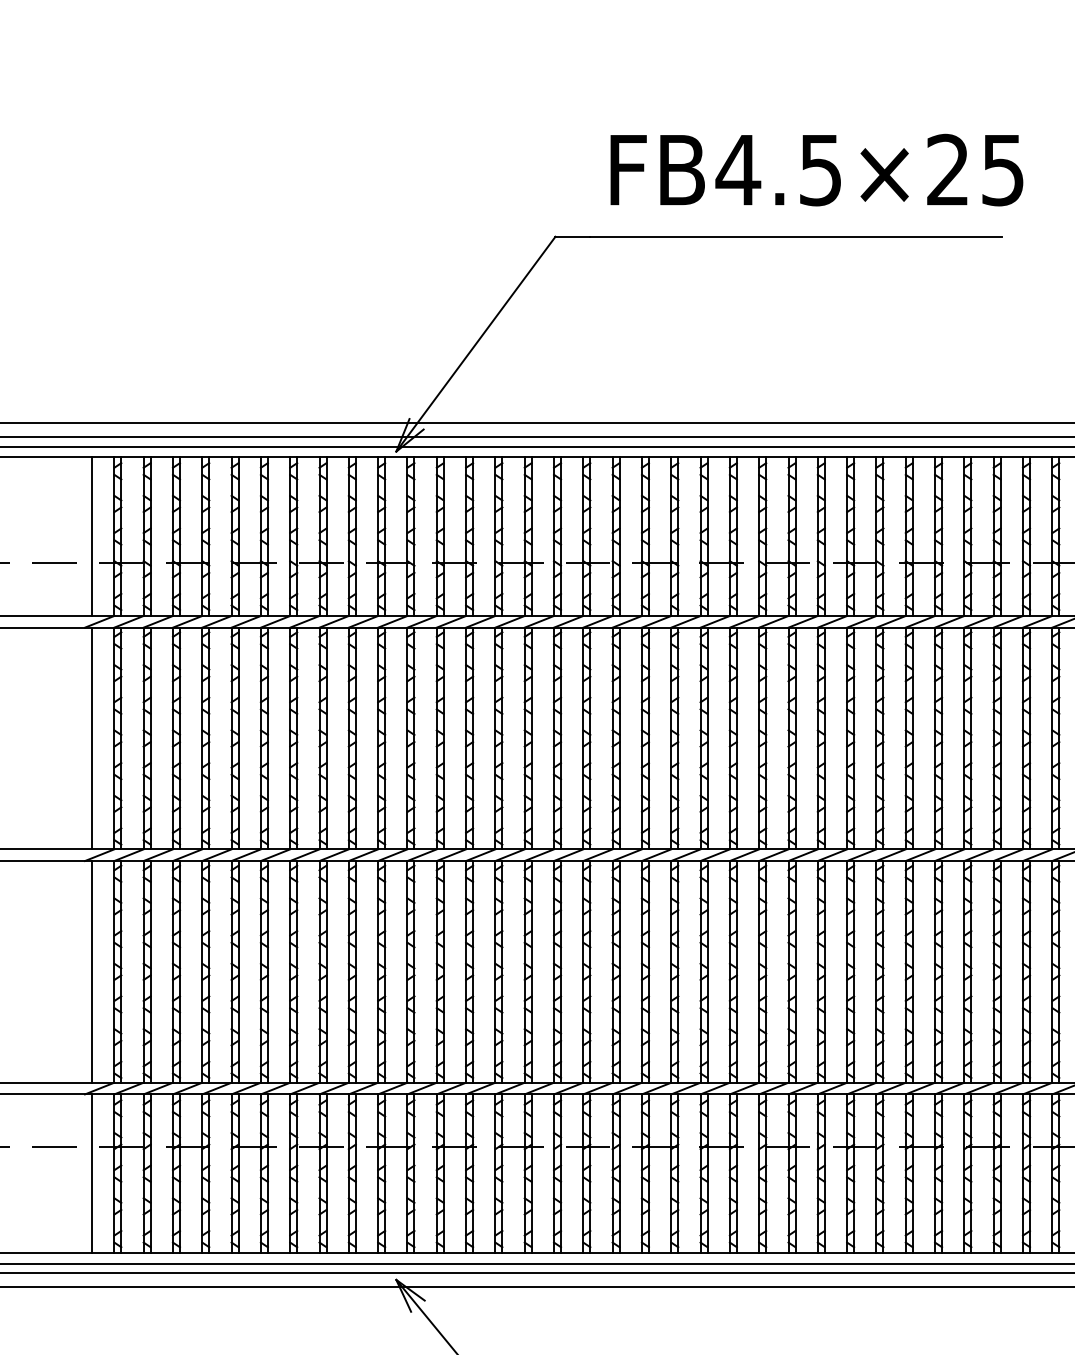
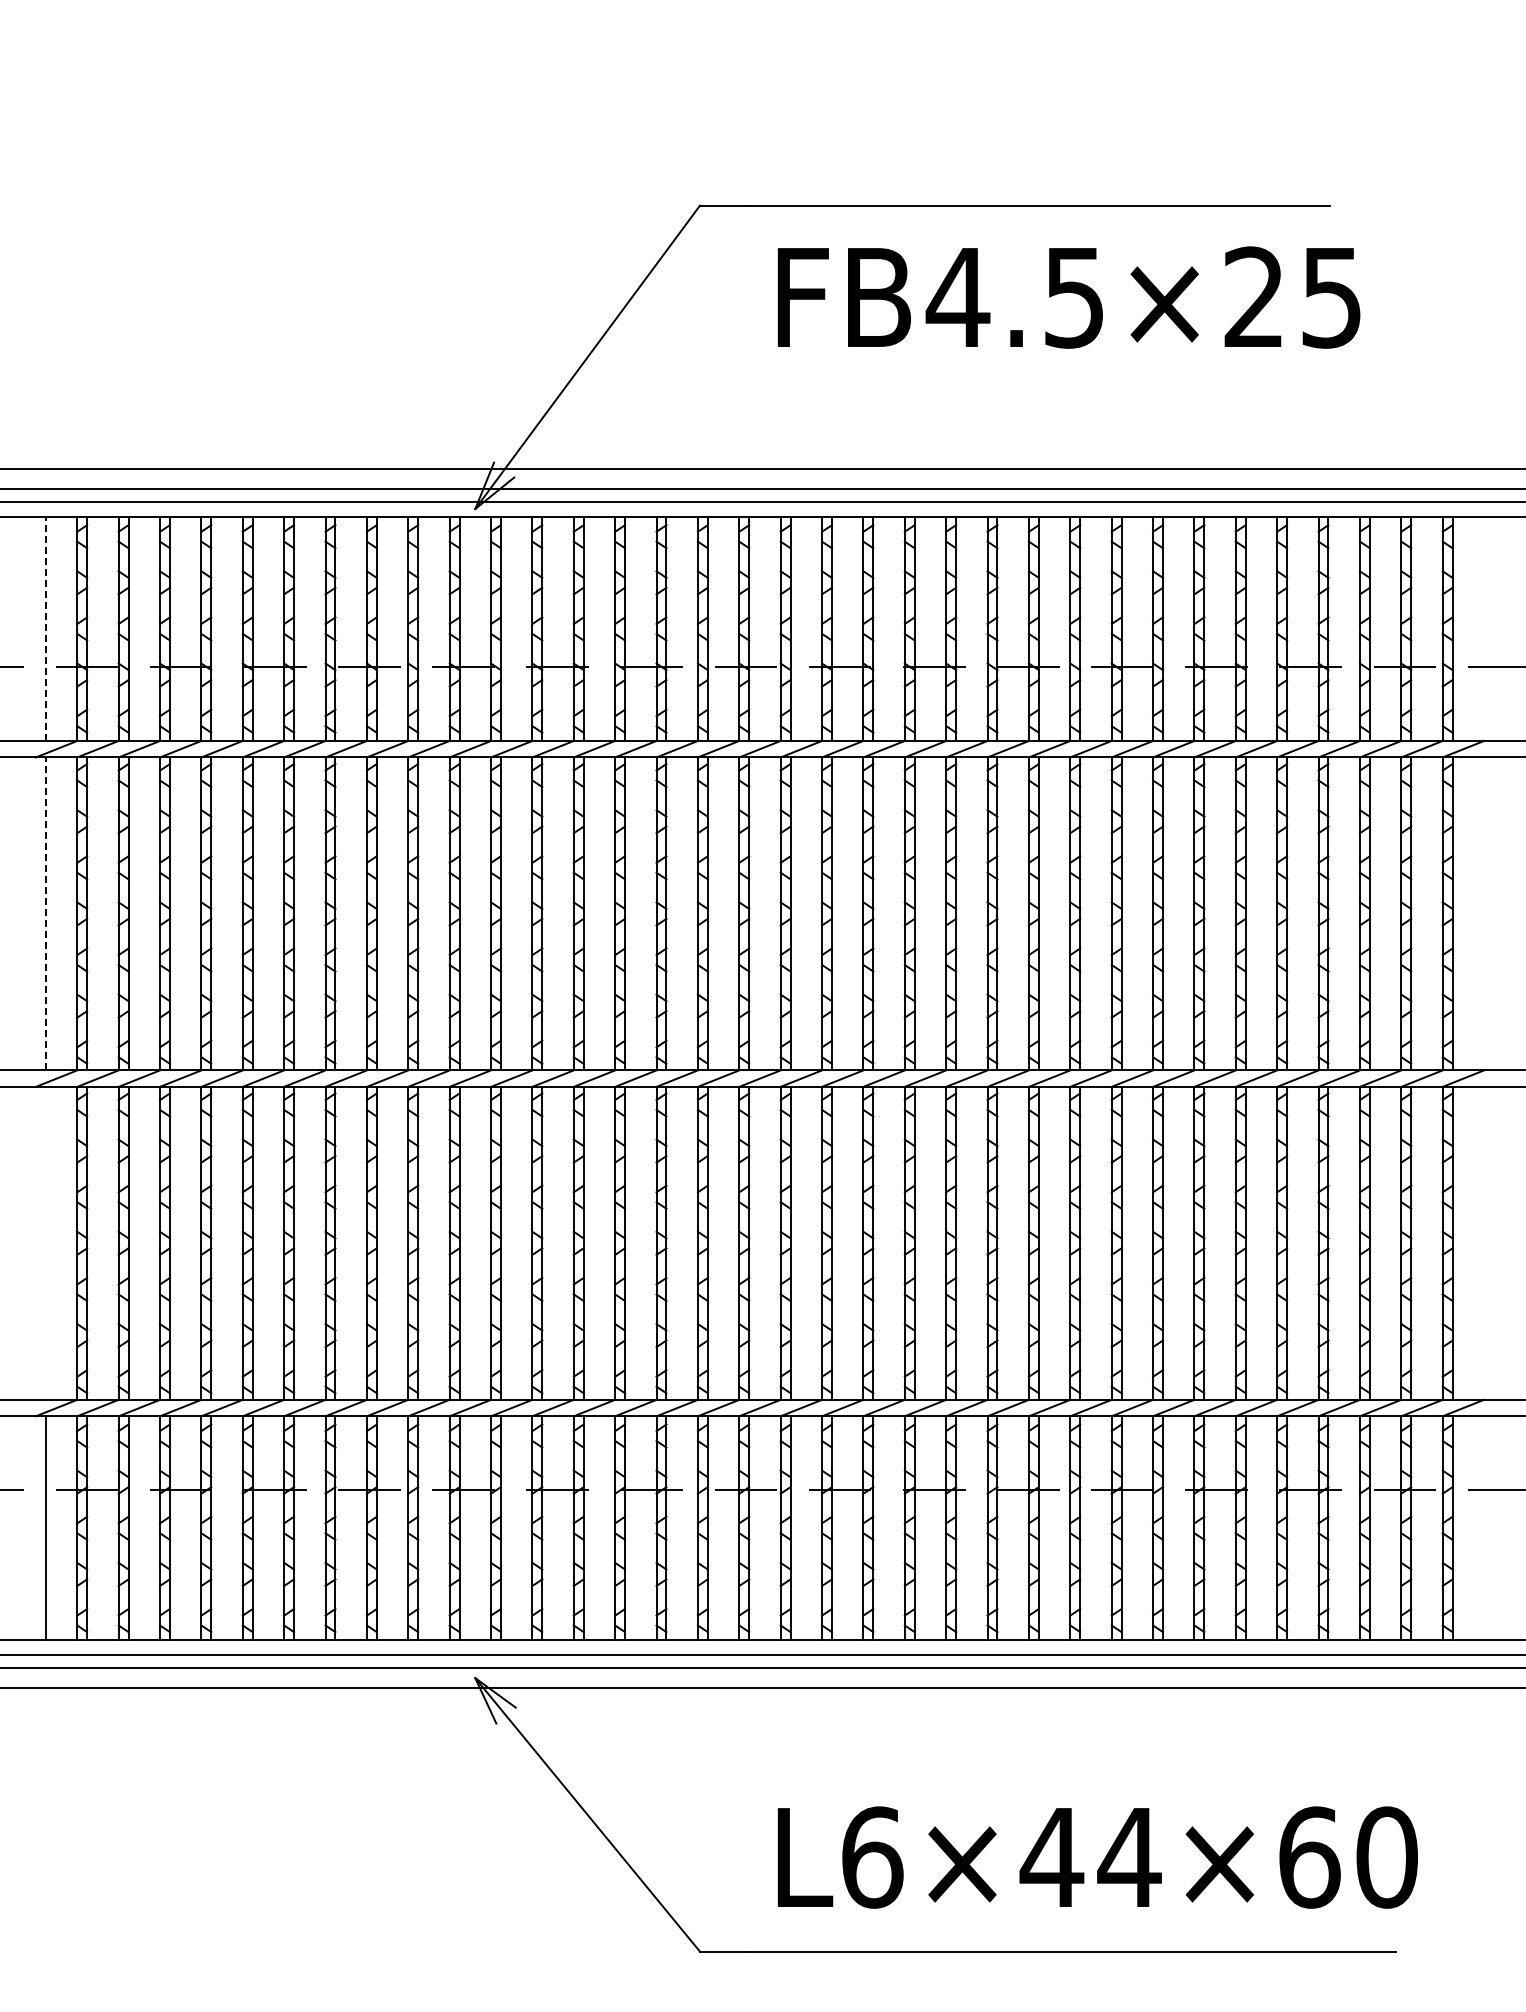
text: (816, 170) -> (1068, 297), moved
line: (91, 536) -> (45, 628), solid -> dashed
line: (91, 738) -> (45, 913), solid -> dashed
line: (91, 971) -> (45, 1242), removed

